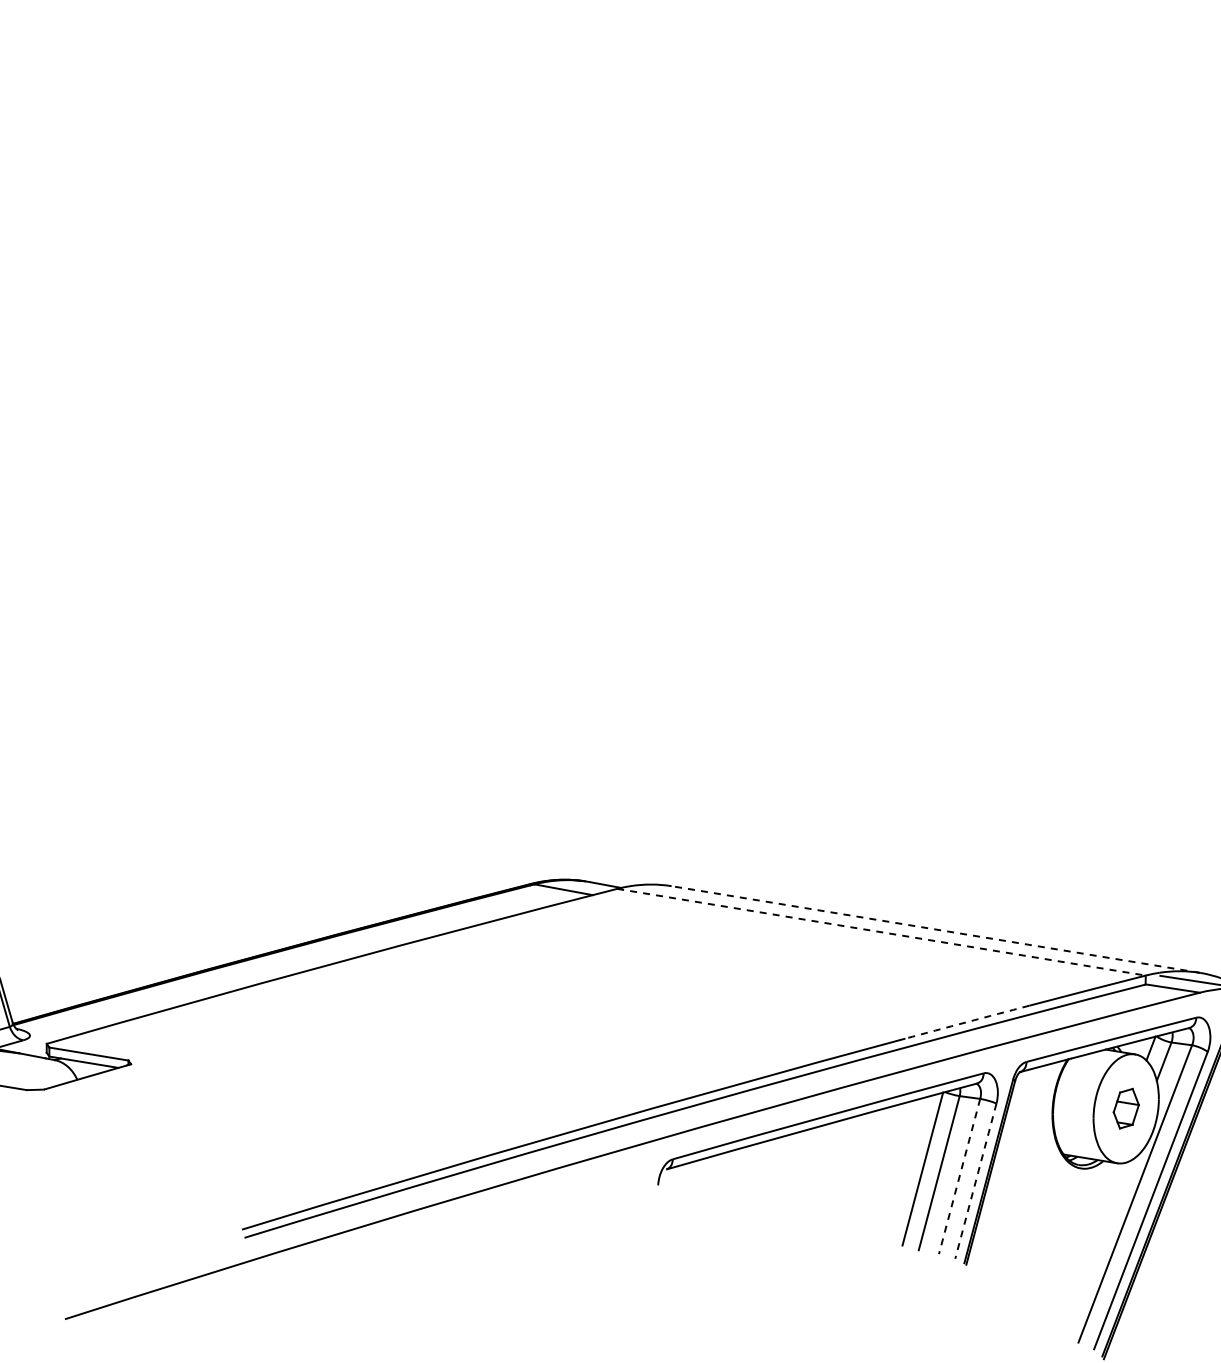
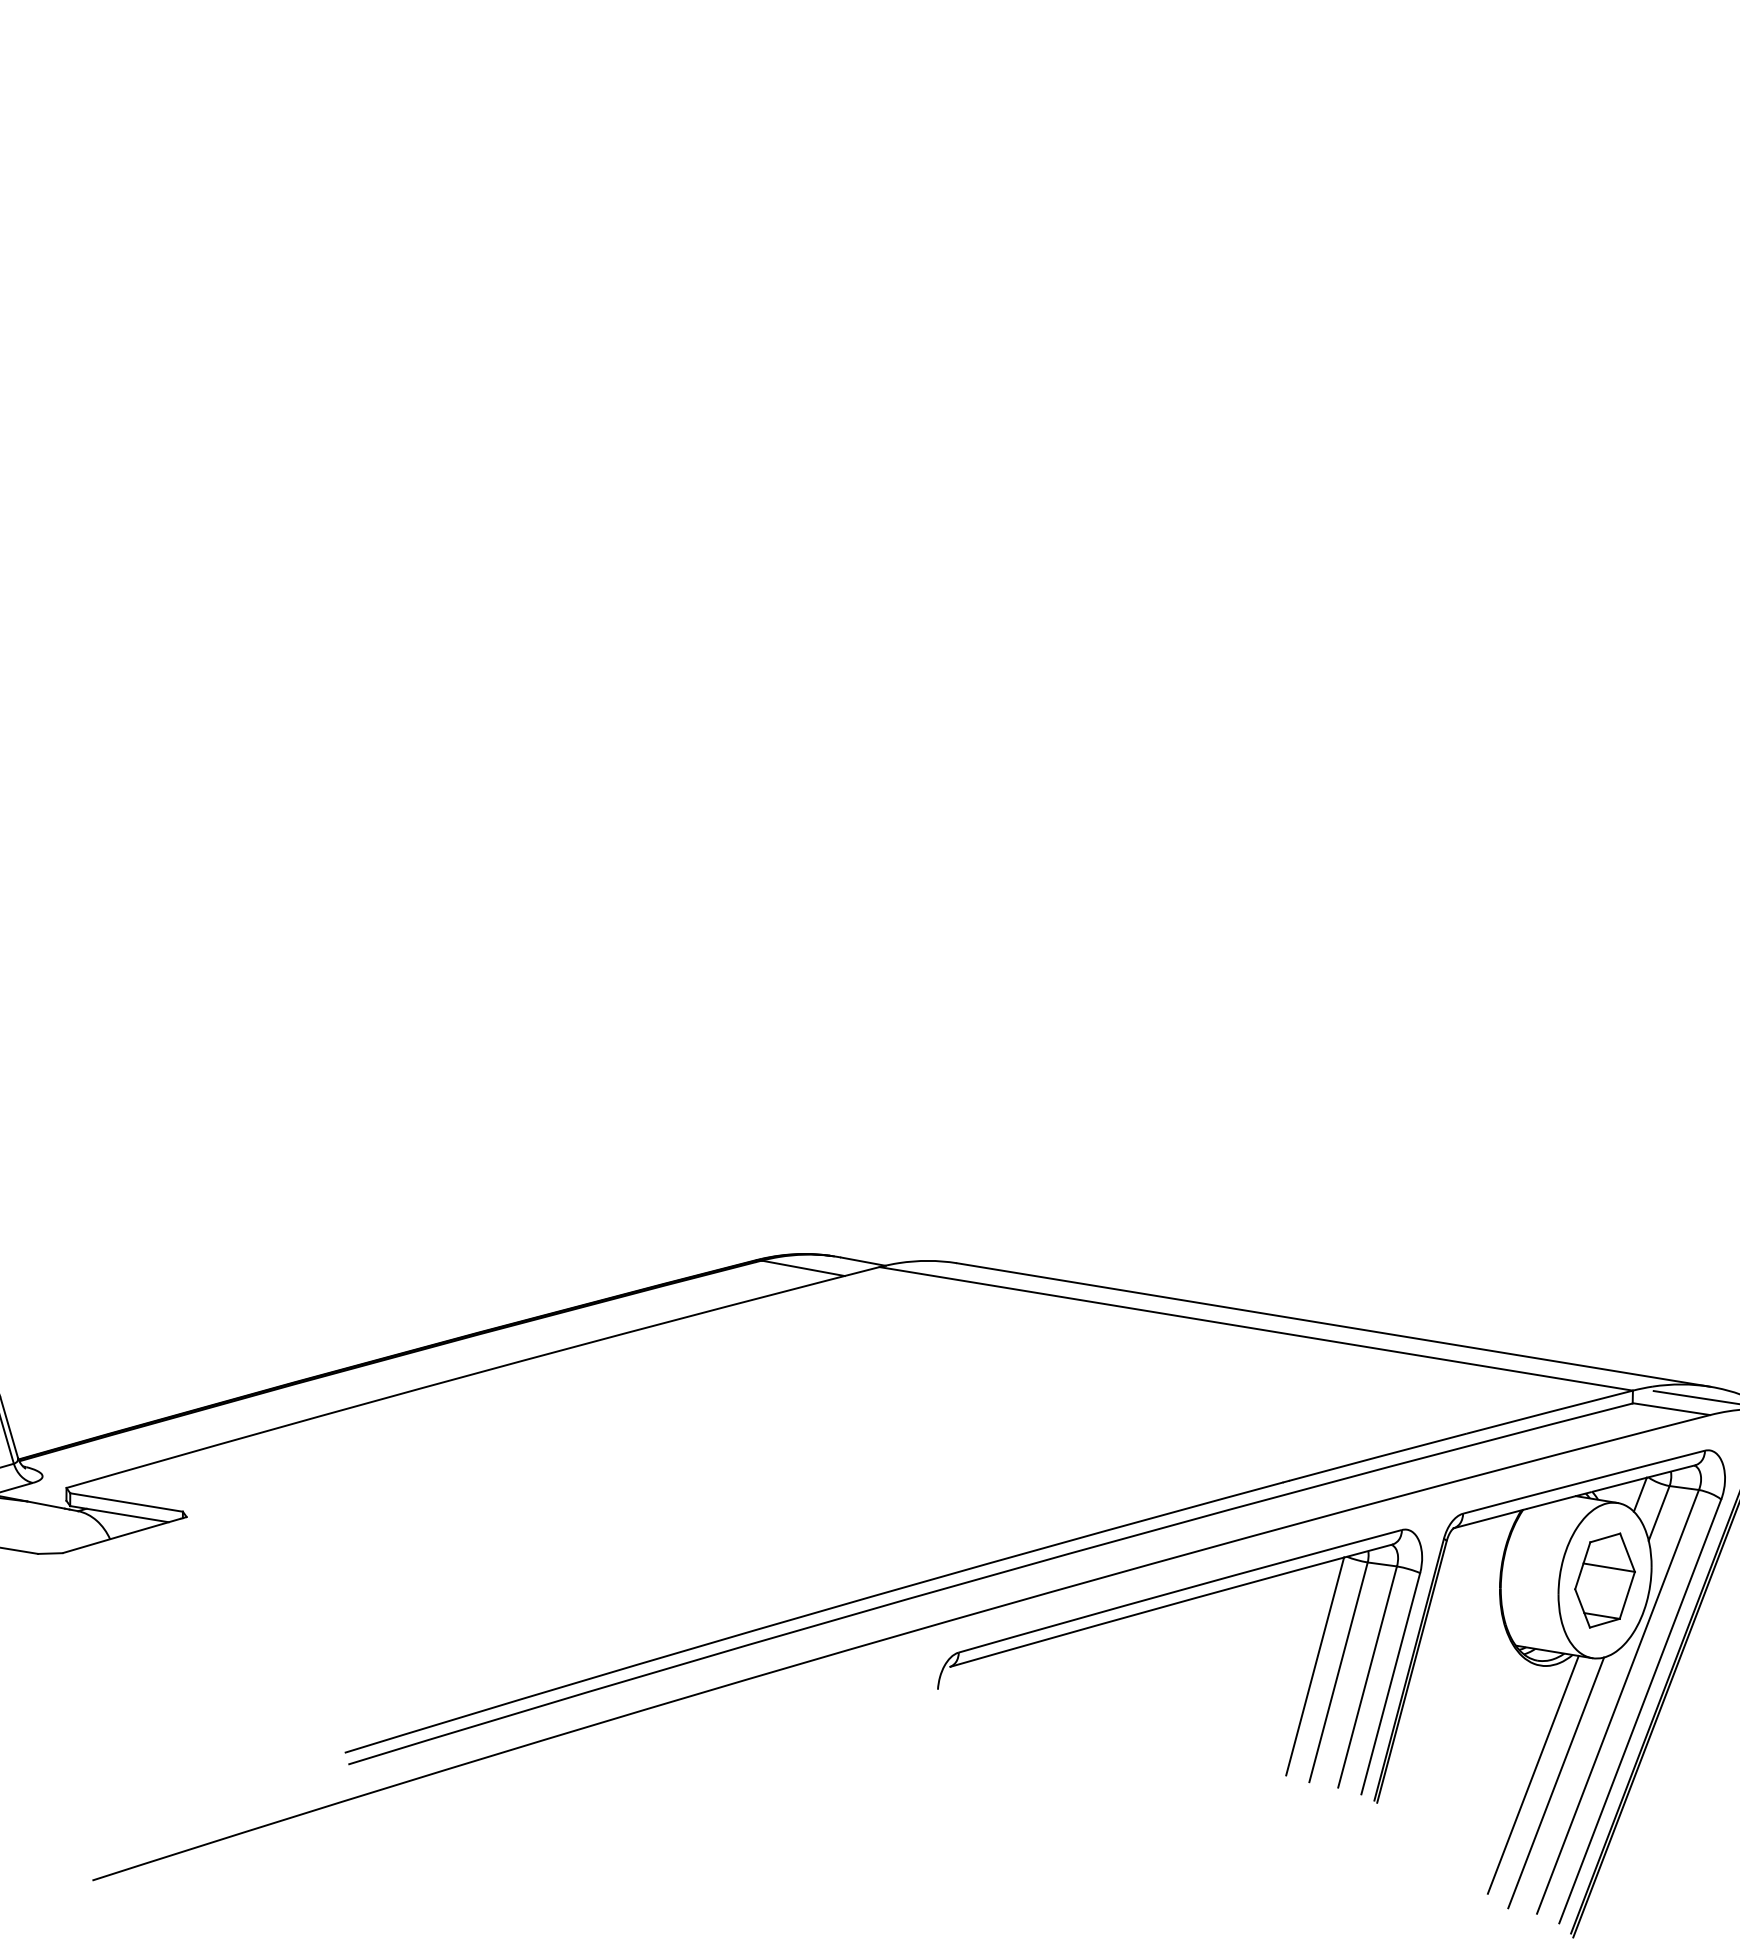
line: (935, 929) -> (1333, 1324), dashed -> solid
line: (881, 932) -> (1256, 1329), dashed -> solid
arc: (966, 1022) -> (1377, 1457), dashed -> solid
part: (1126, 1108) -> (1605, 1580), size x1.67
line: (959, 1176) -> (1367, 1677), dashed -> solid
line: (975, 1181) -> (1390, 1684), dashed -> solid
line: (1075, 1244) -> (1532, 1773), added
line: (1091, 1250) -> (1555, 1782), added

